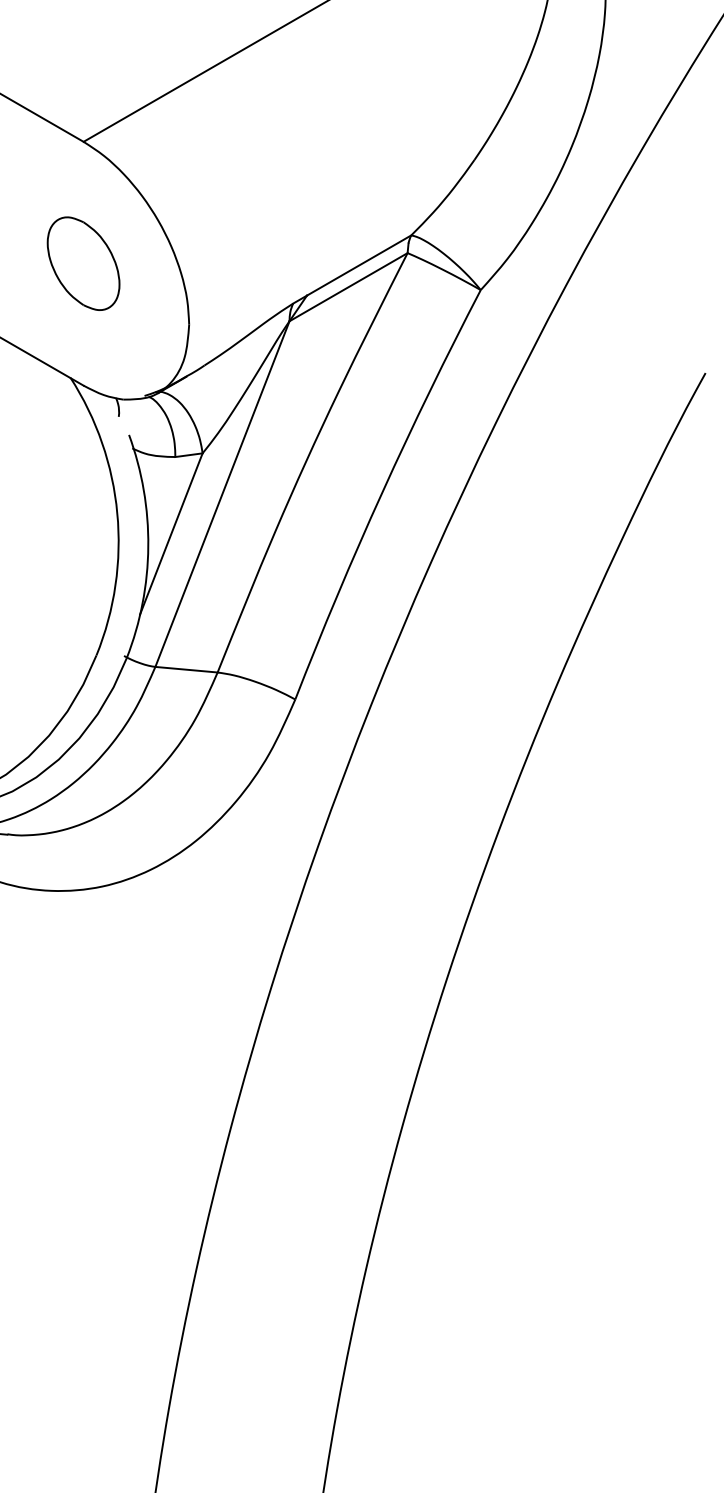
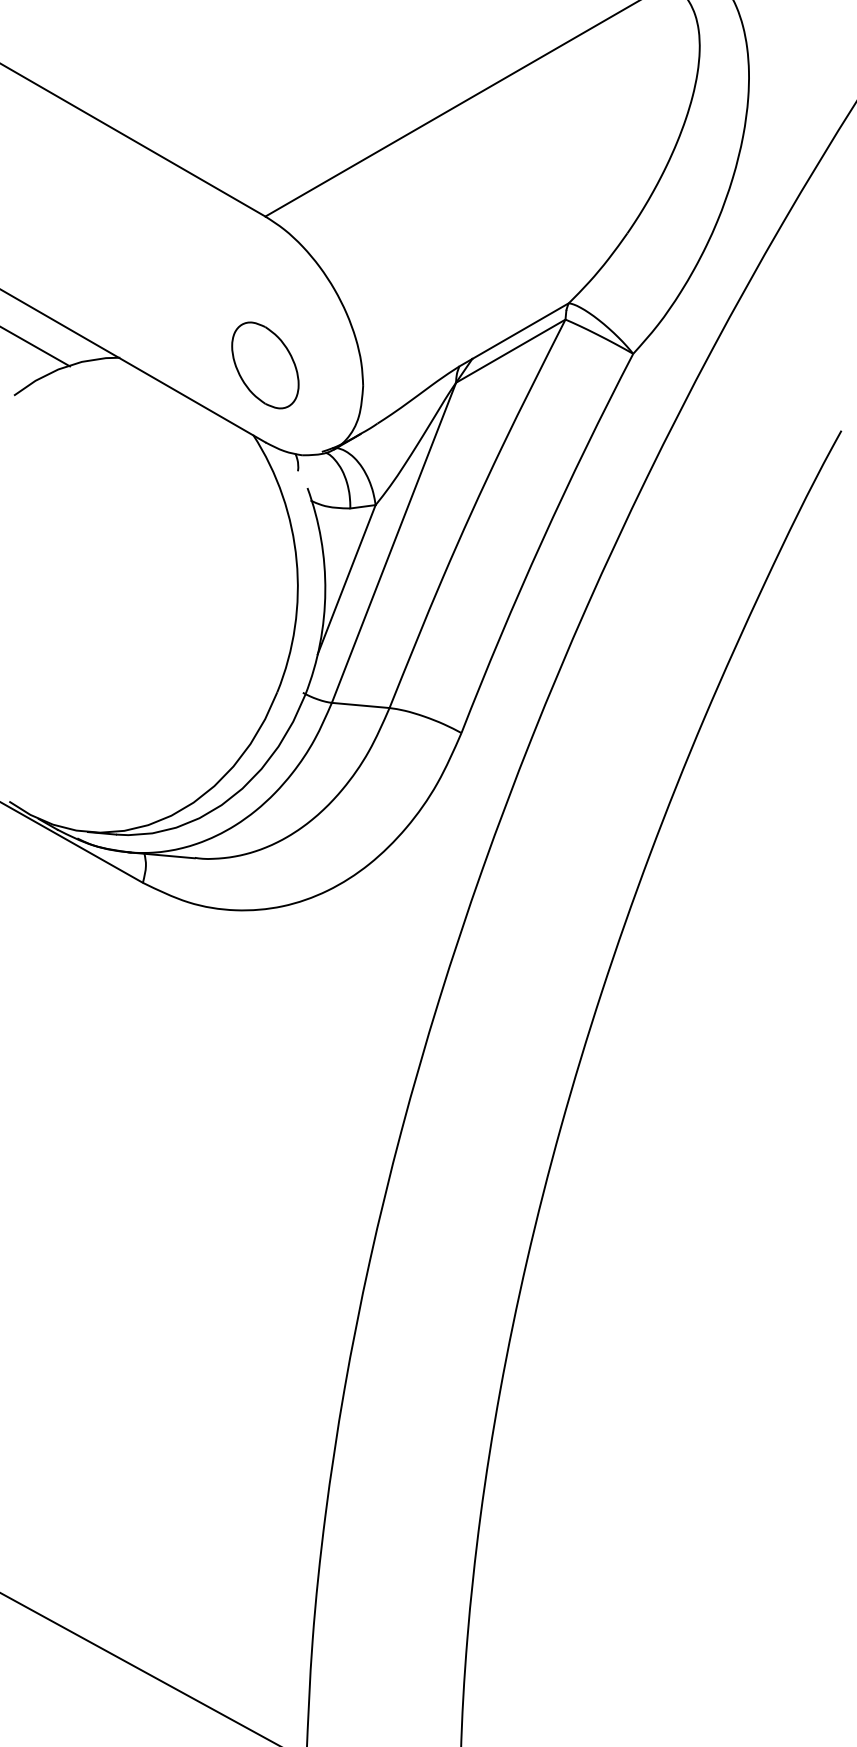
part: (83, 263) -> (265, 365), moved

